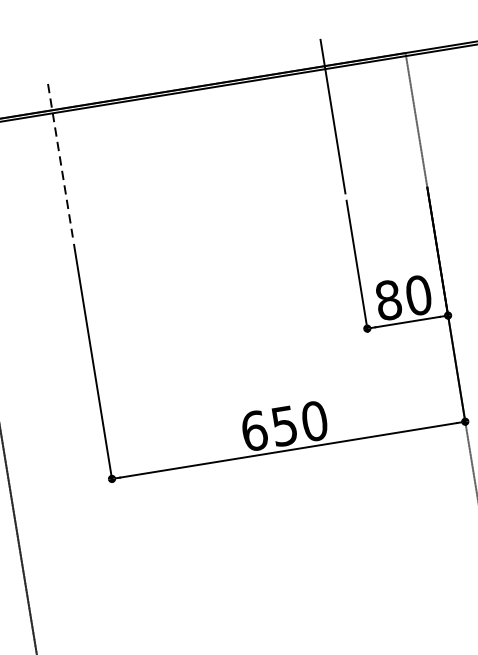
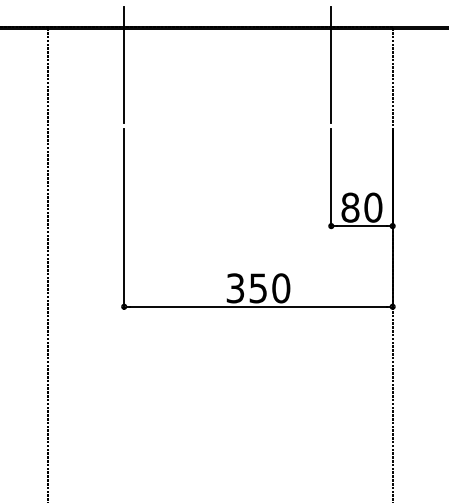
line: (60, 161) -> (124, 65), dashed -> solid
text: (254, 431) -> (235, 288), 650 -> 350

